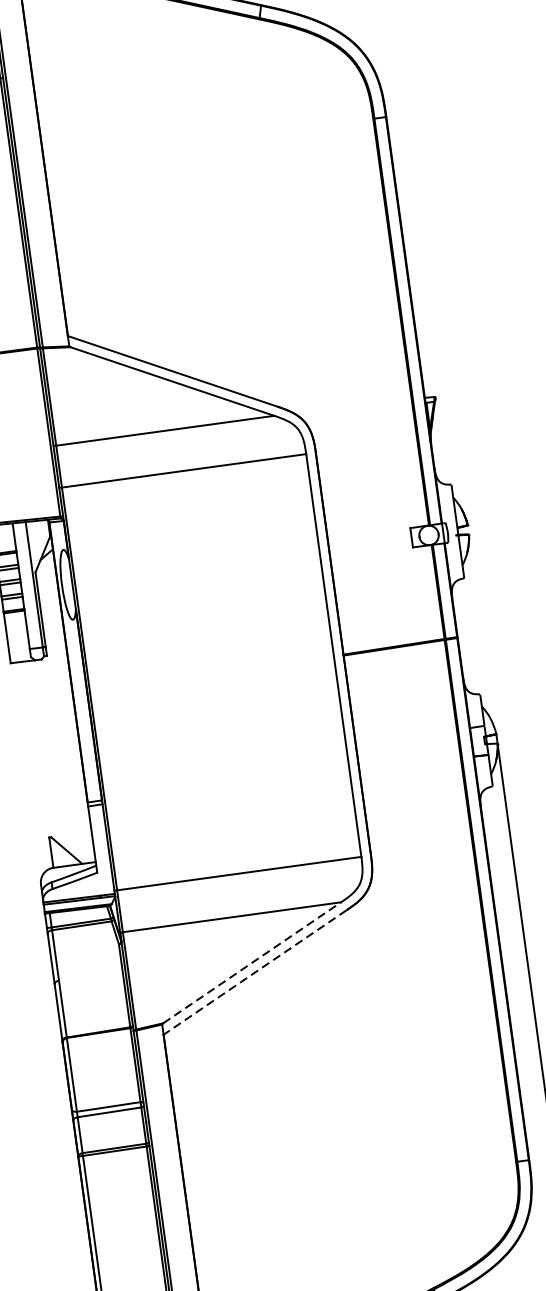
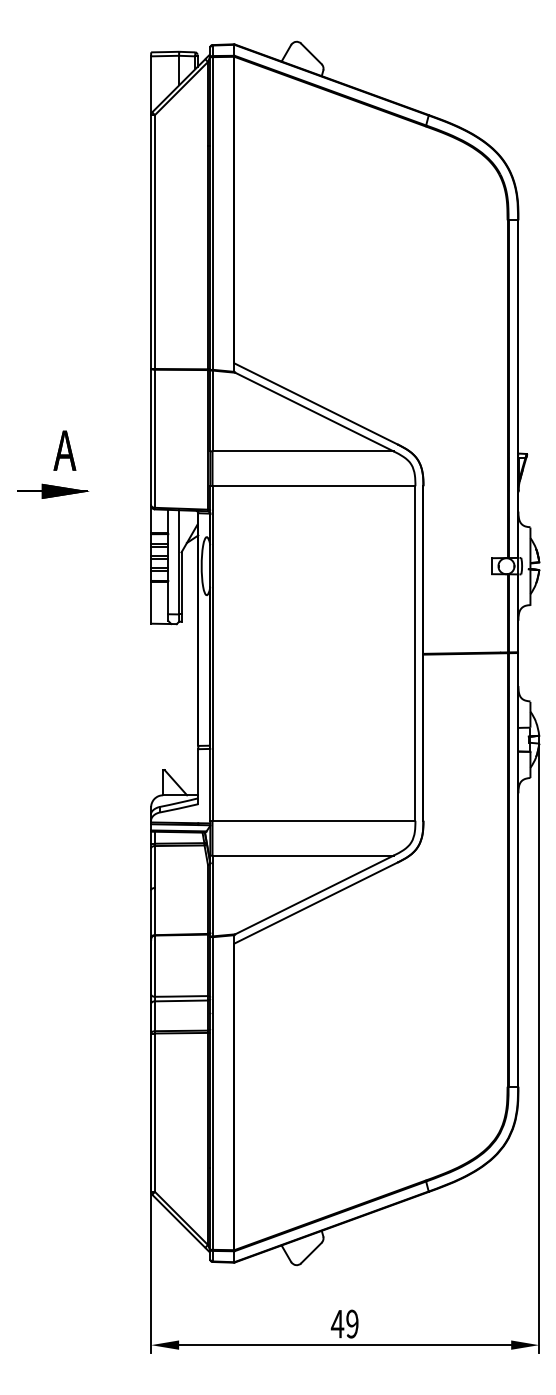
line: (252, 962) -> (314, 894), dashed -> solid
line: (254, 972) -> (315, 903), dashed -> solid

